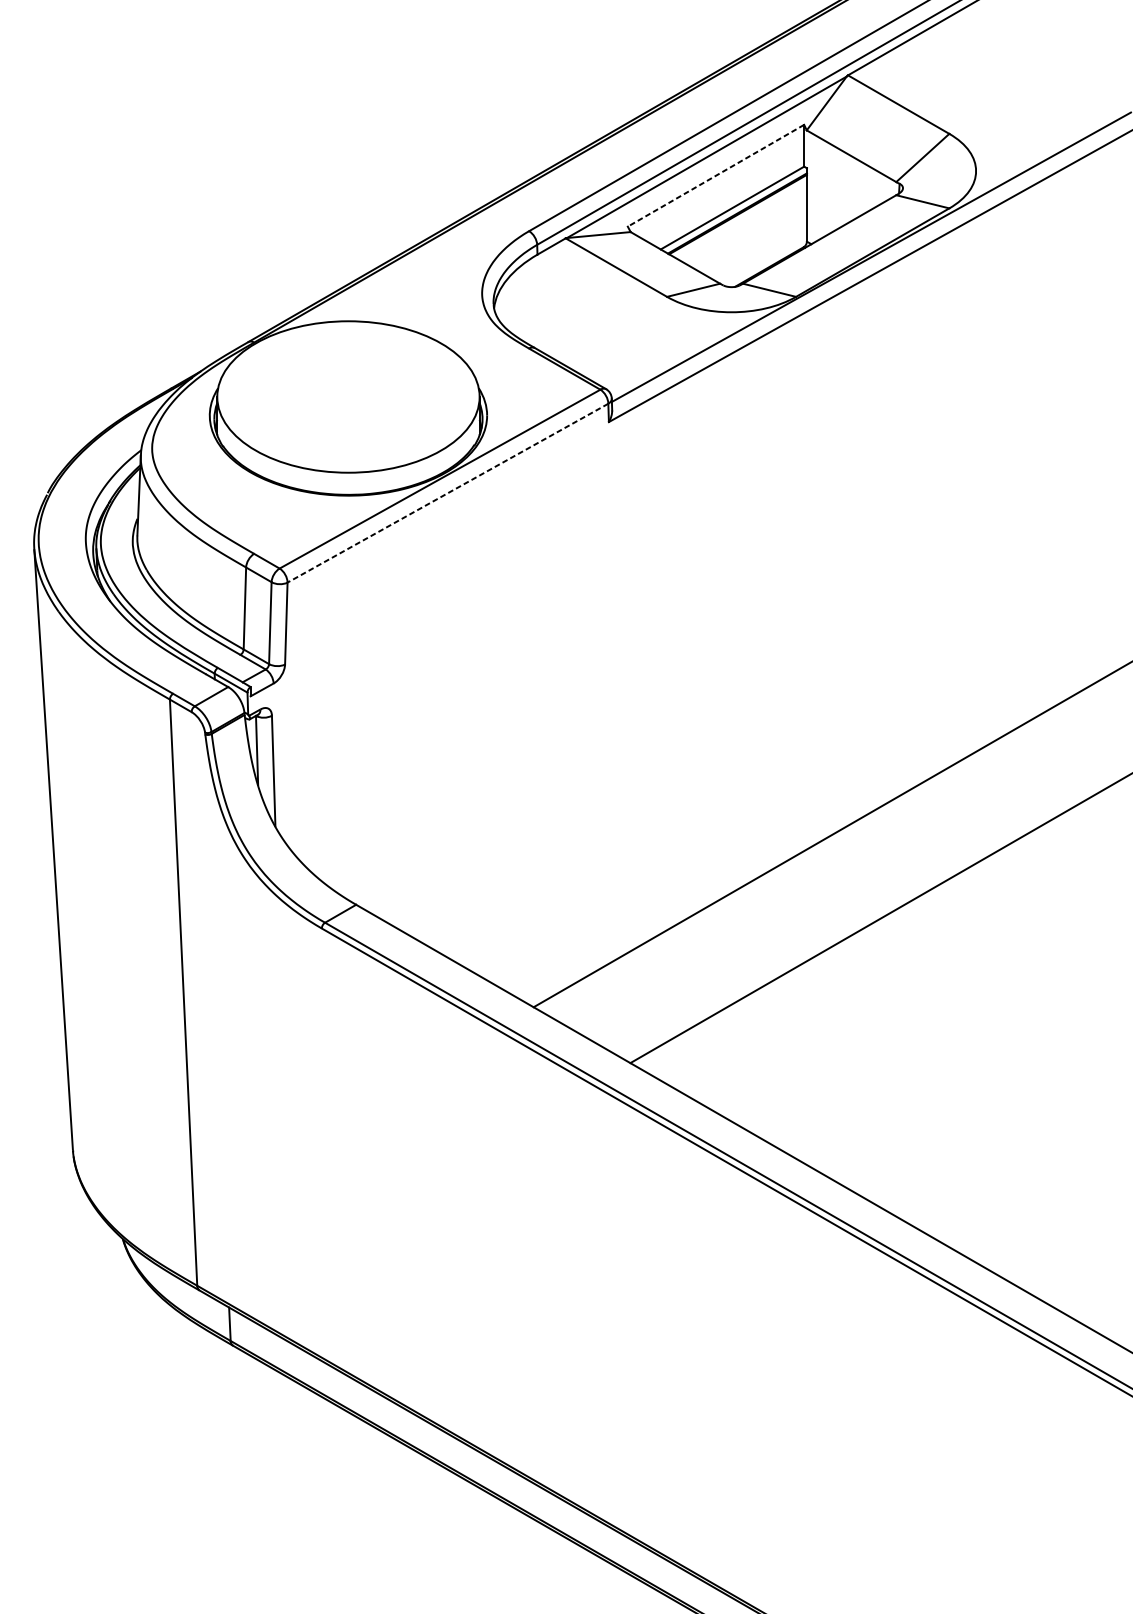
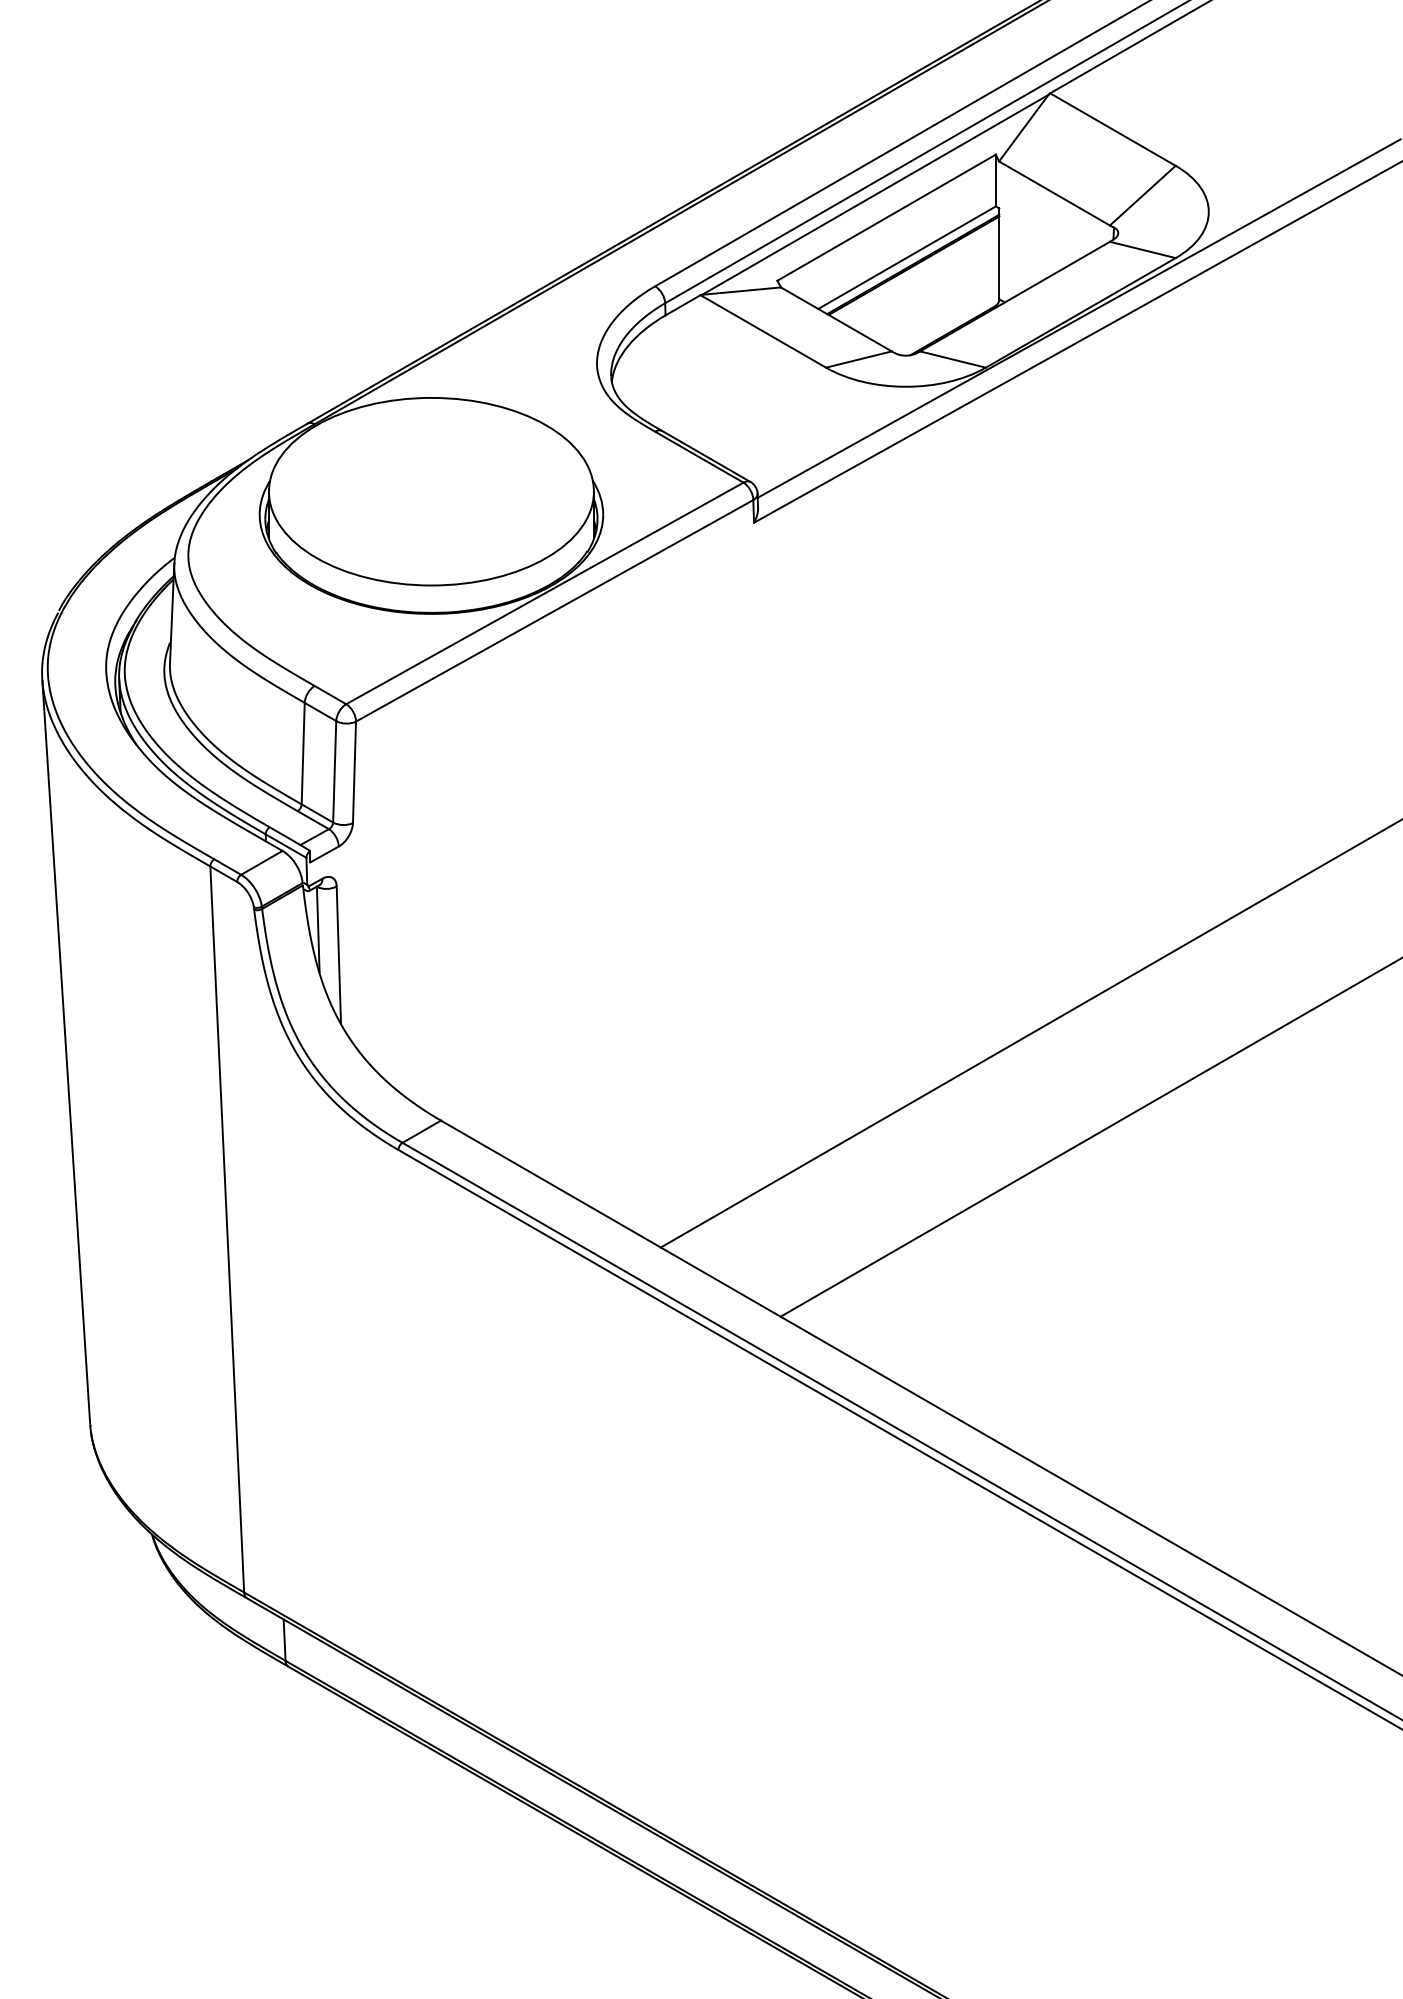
line: (715, 175) -> (886, 217), dashed -> solid
line: (447, 493) -> (554, 611), dashed -> solid

